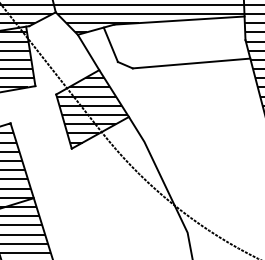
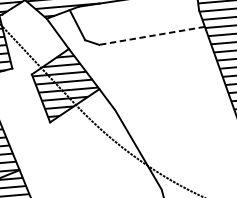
line: (191, 63) -> (152, 35), solid -> dashed

